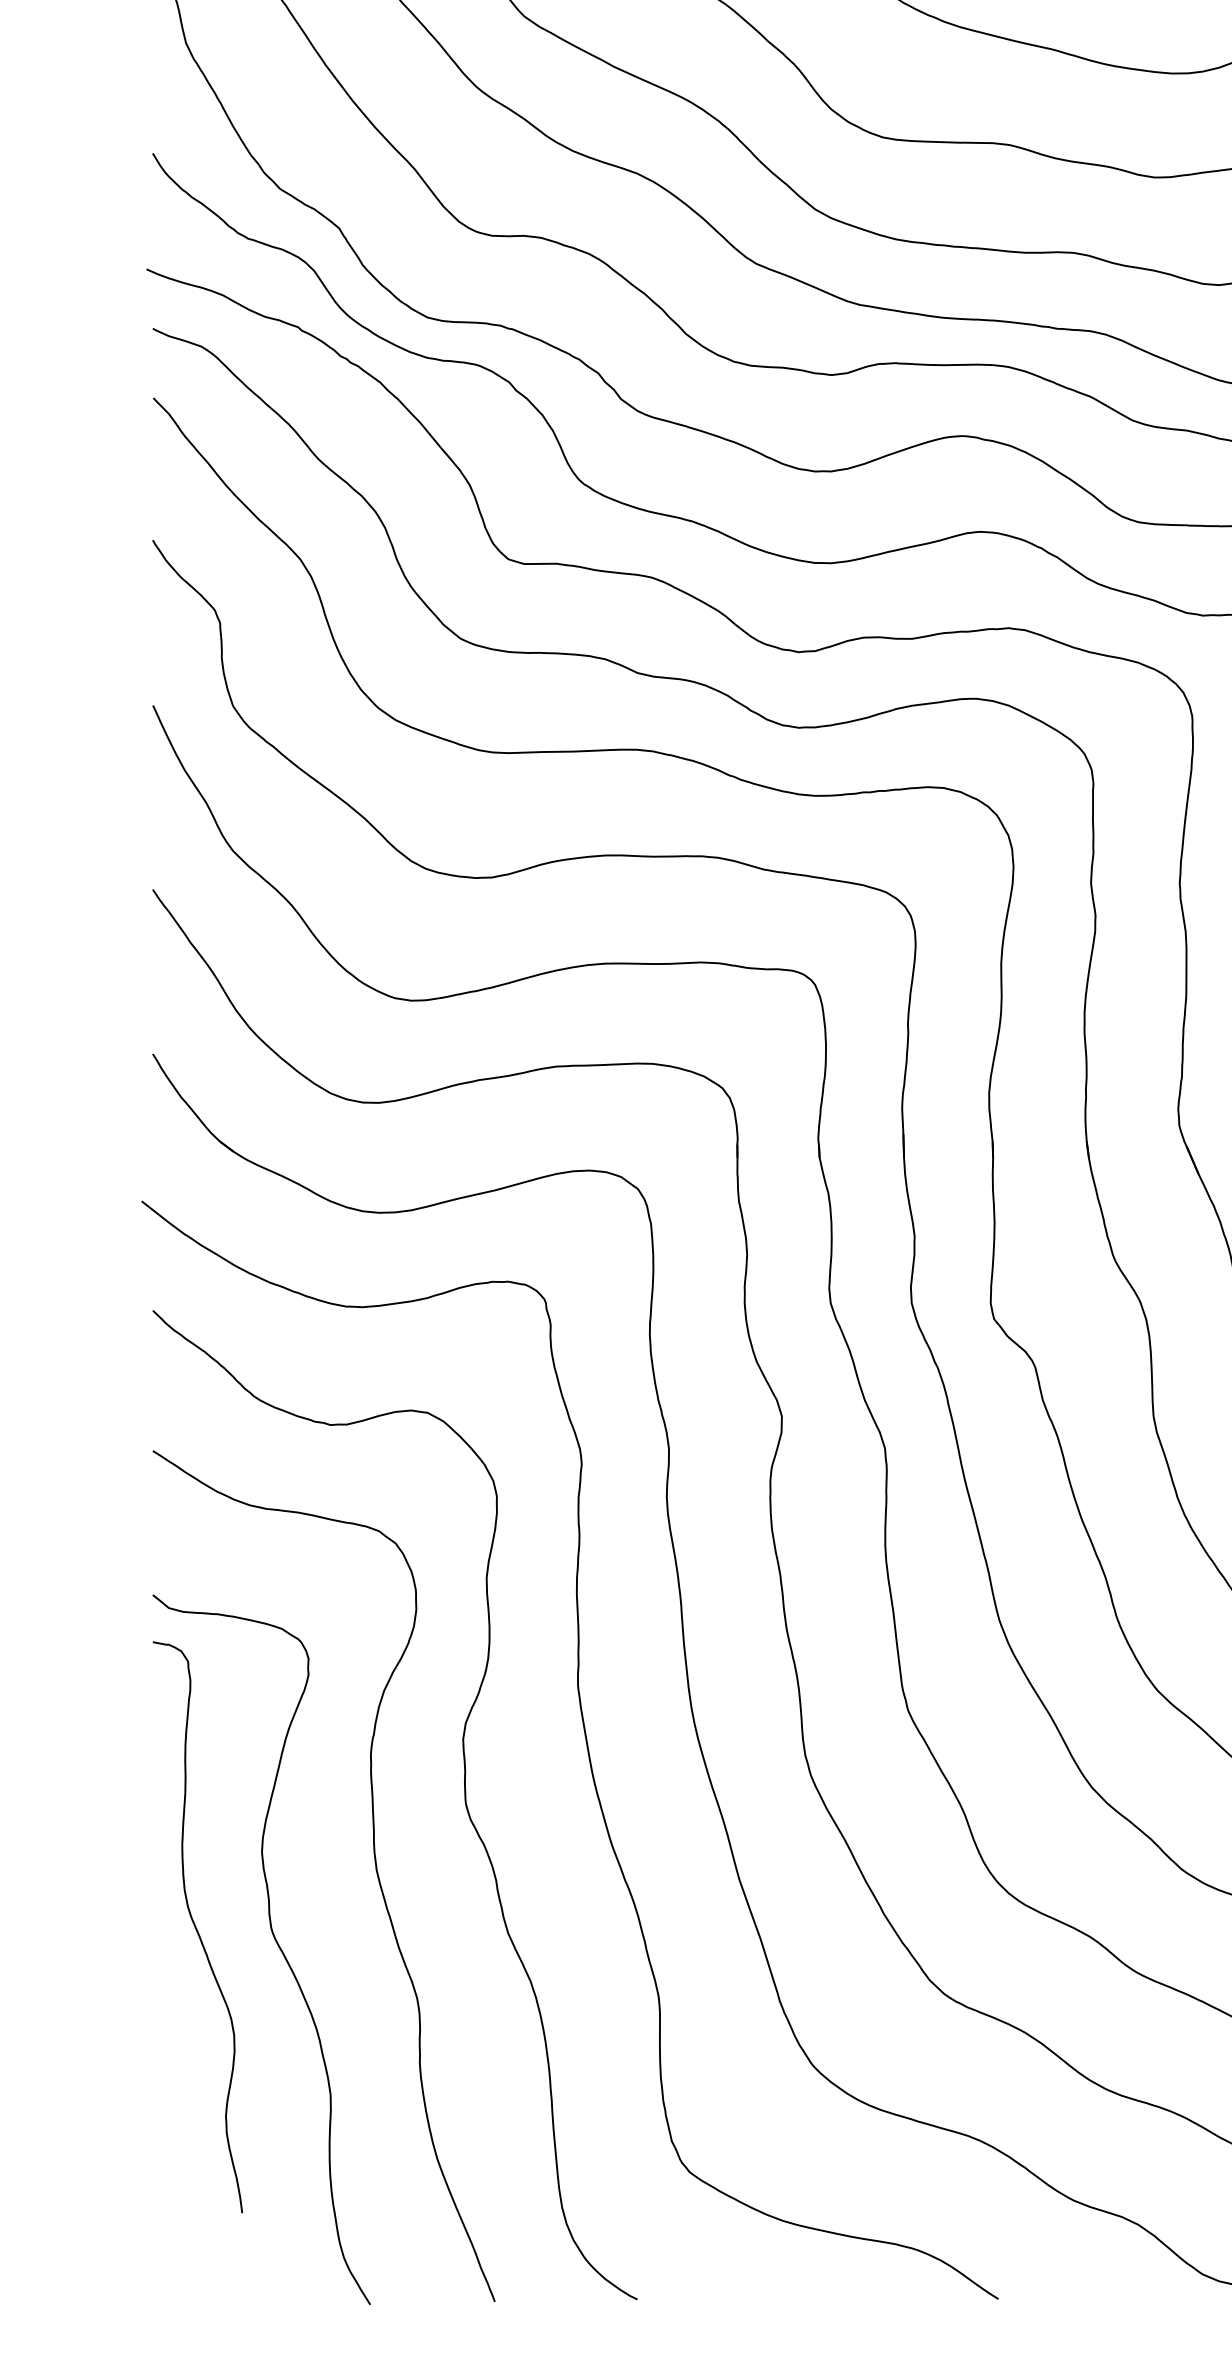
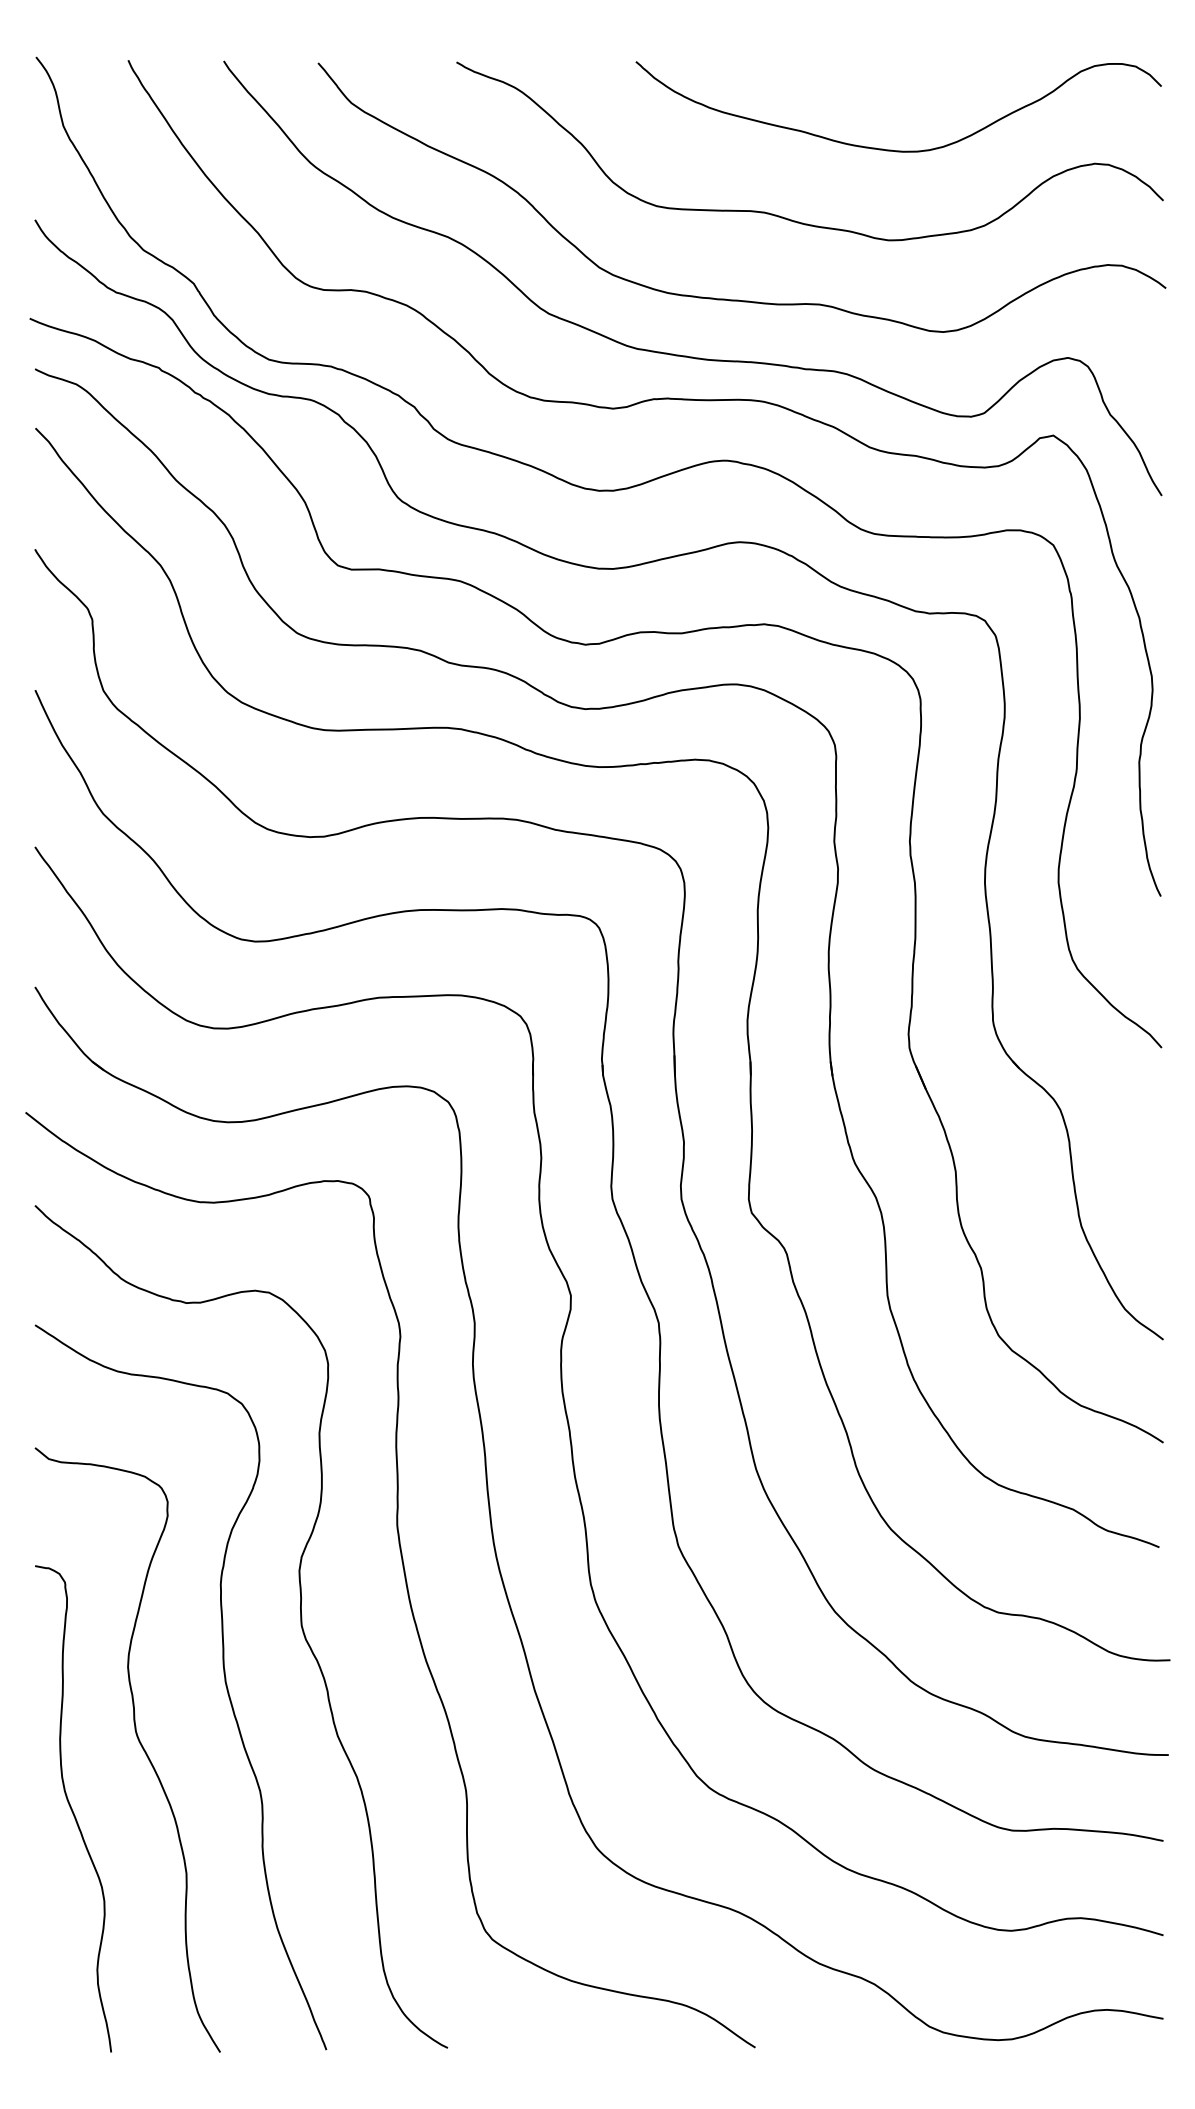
curve: (196, 1926) -> (72, 1808), moved

